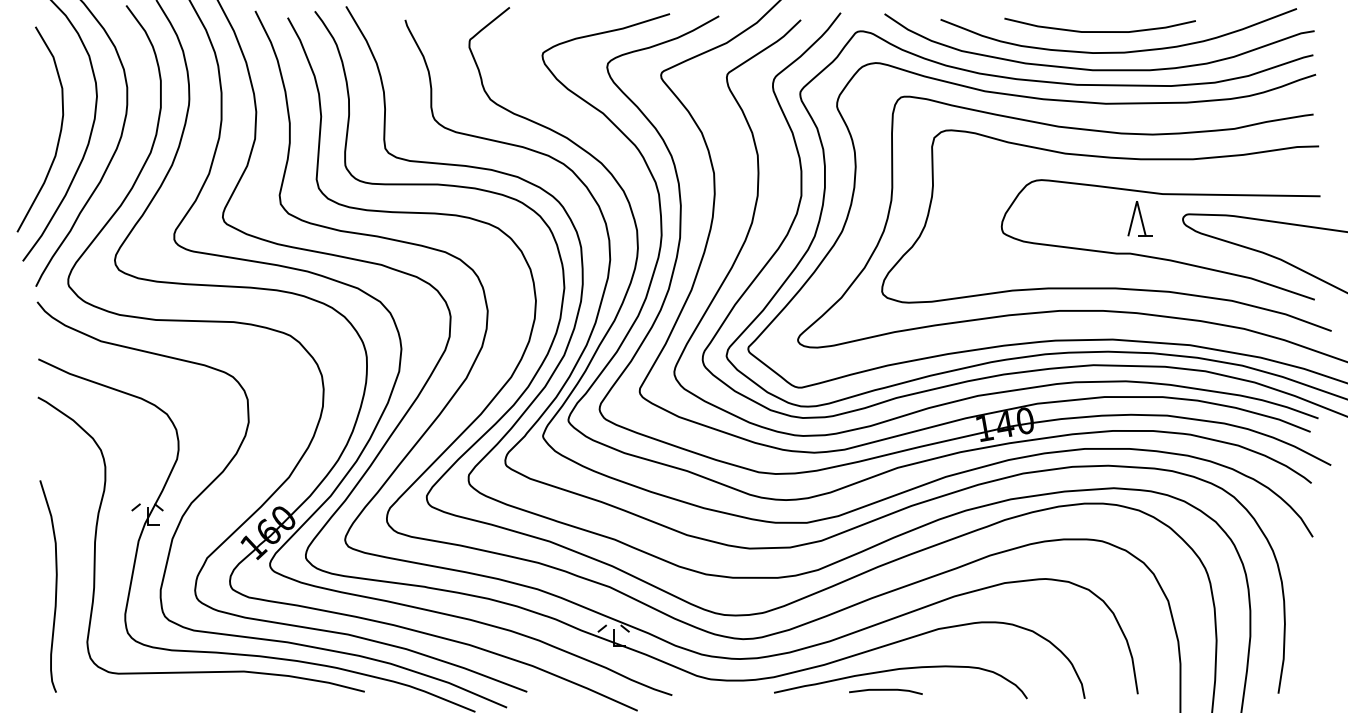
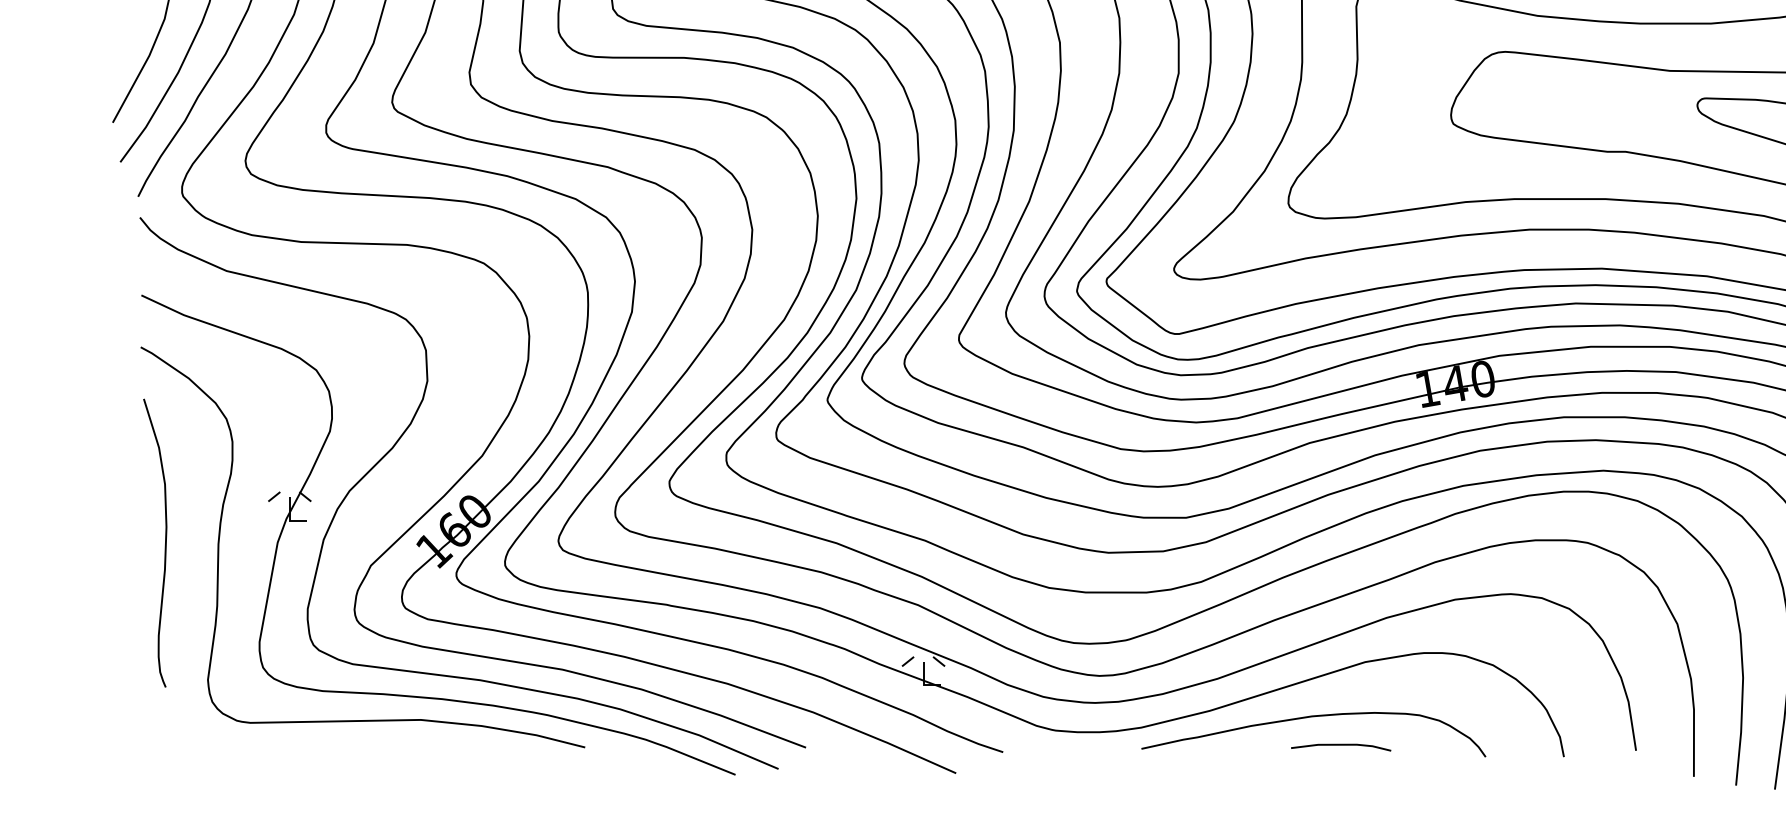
part: (1139, 218) -> (1638, 104), removed
curve: (55, 586) -> (164, 543), moved
line: (885, 690) -> (1340, 745), moved

